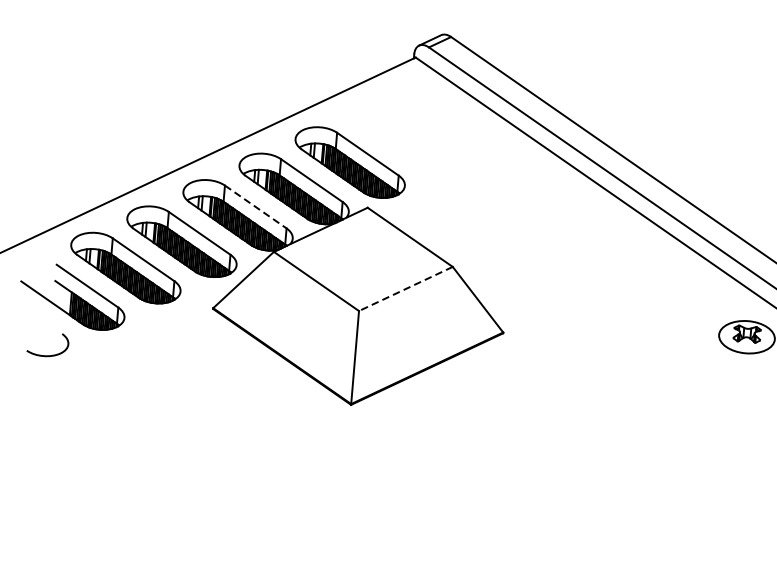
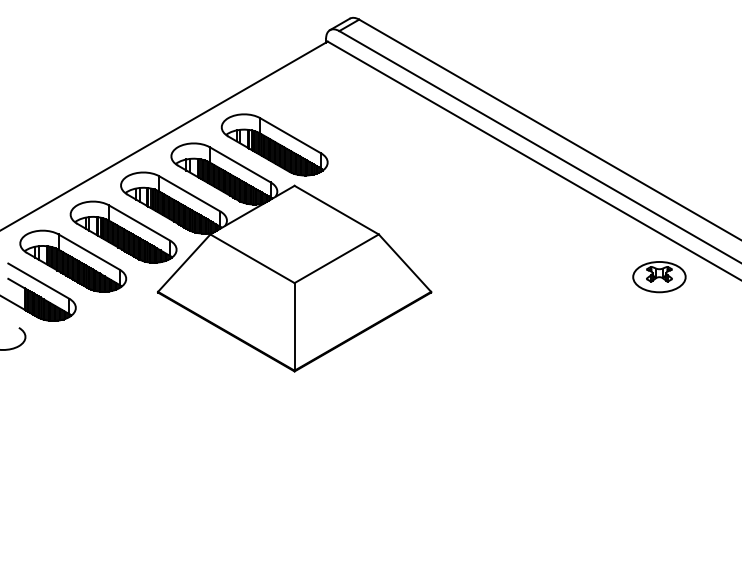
line: (256, 207) -> (190, 194), dashed -> solid
line: (405, 288) -> (336, 258), dashed -> solid

